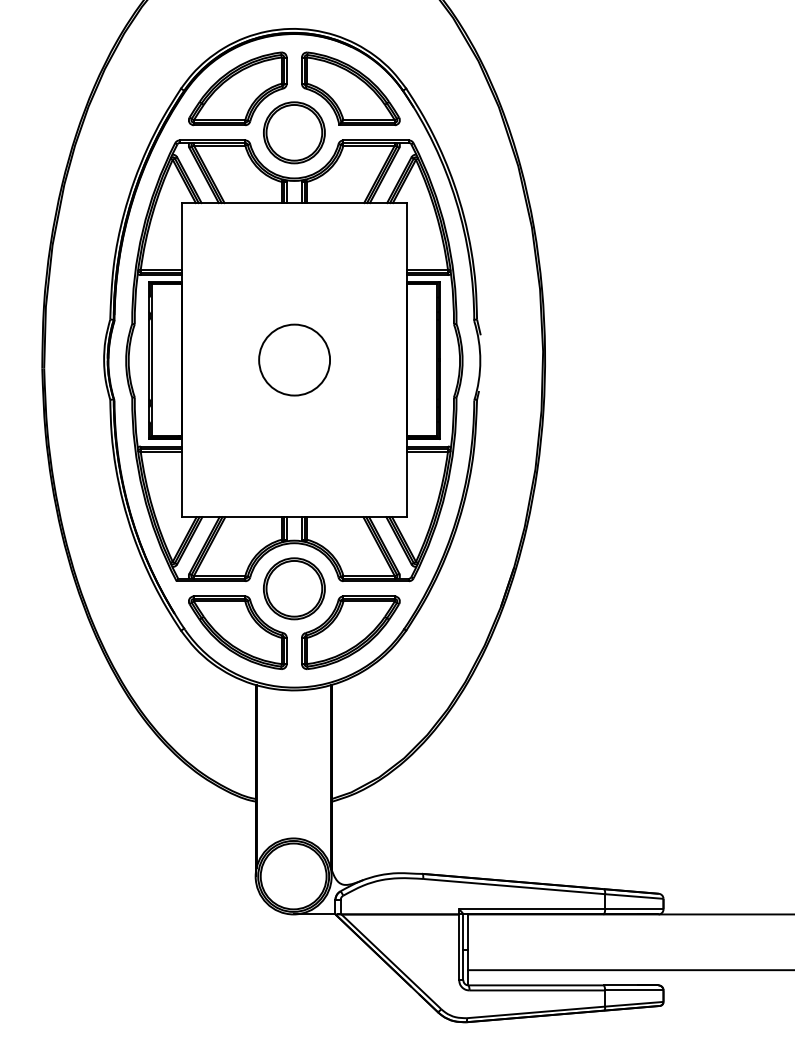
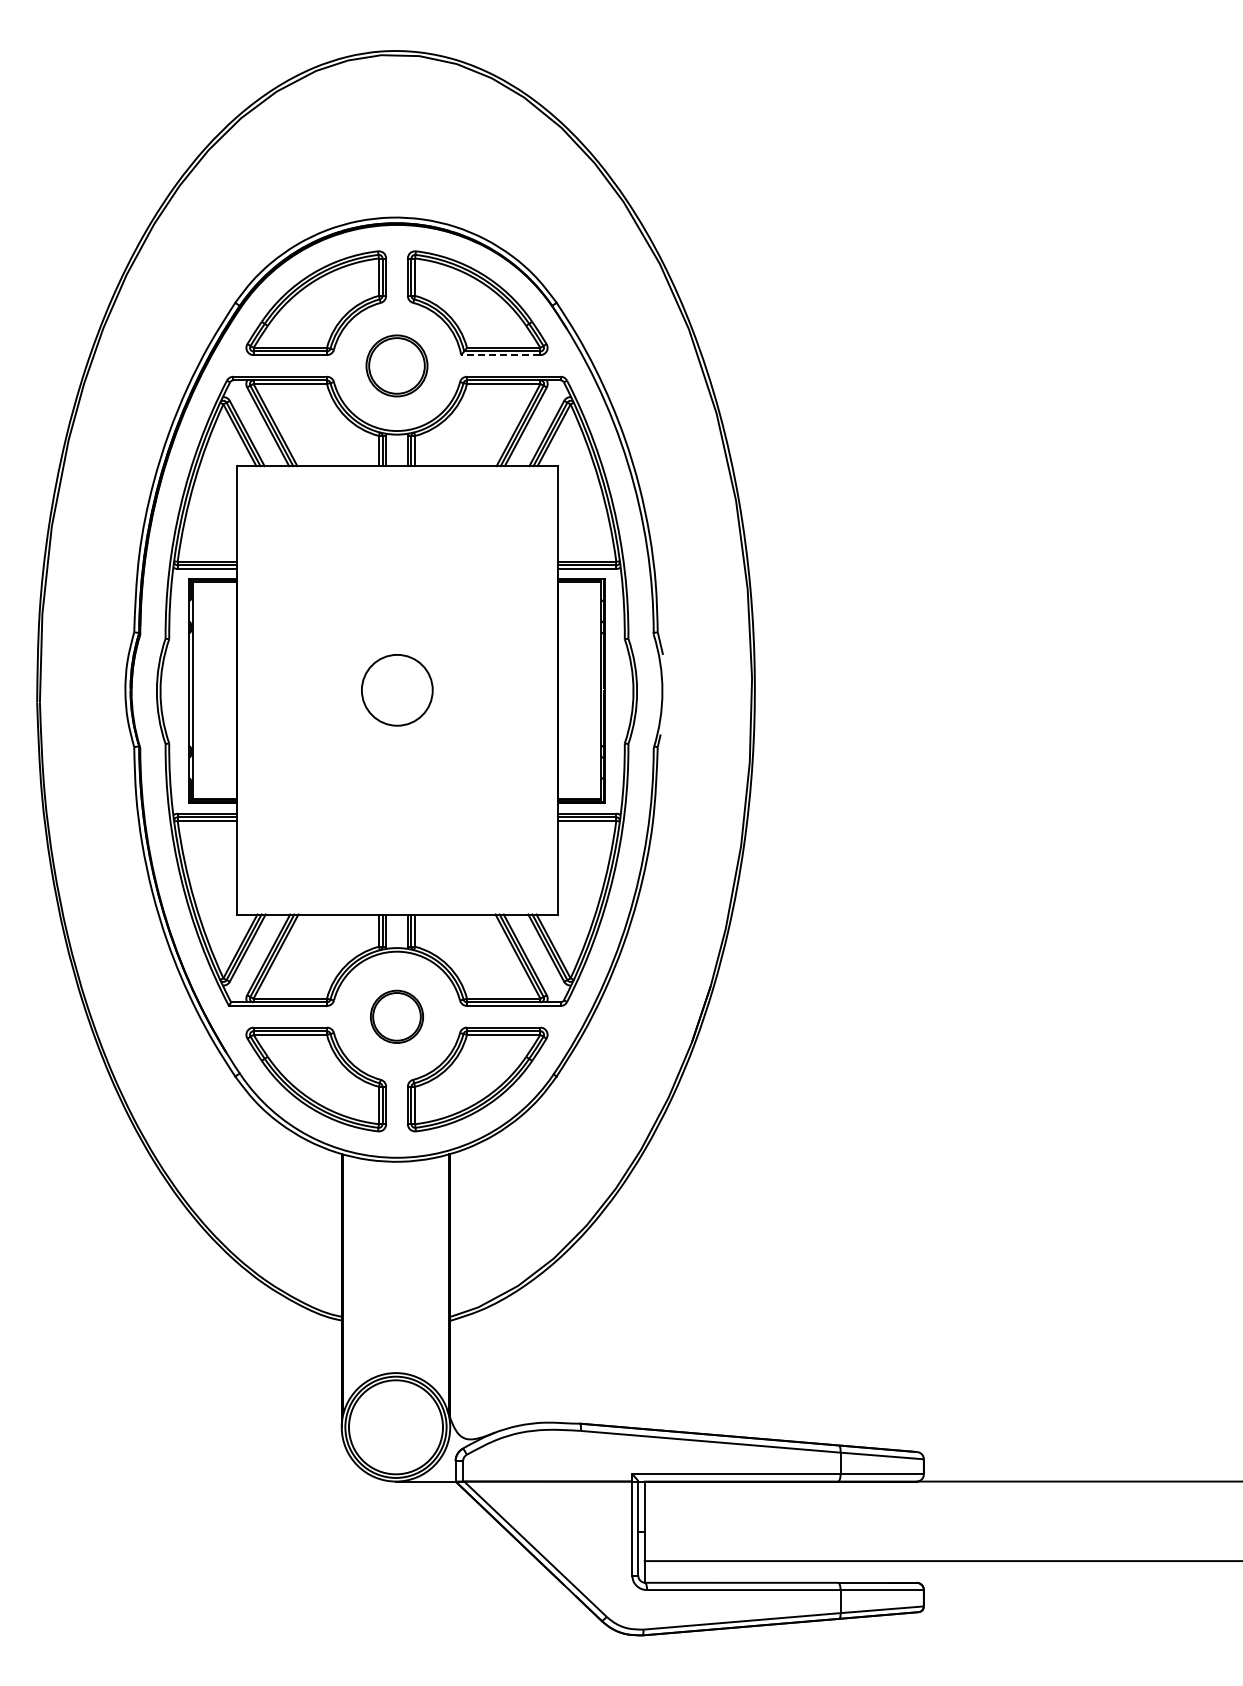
line: (366, 125) -> (500, 355), solid -> dashed
part: (294, 132) -> (396, 365), size x0.7
circle: (294, 359) -> (396, 689), size x0.7
part: (294, 588) -> (396, 1016), size x0.6

